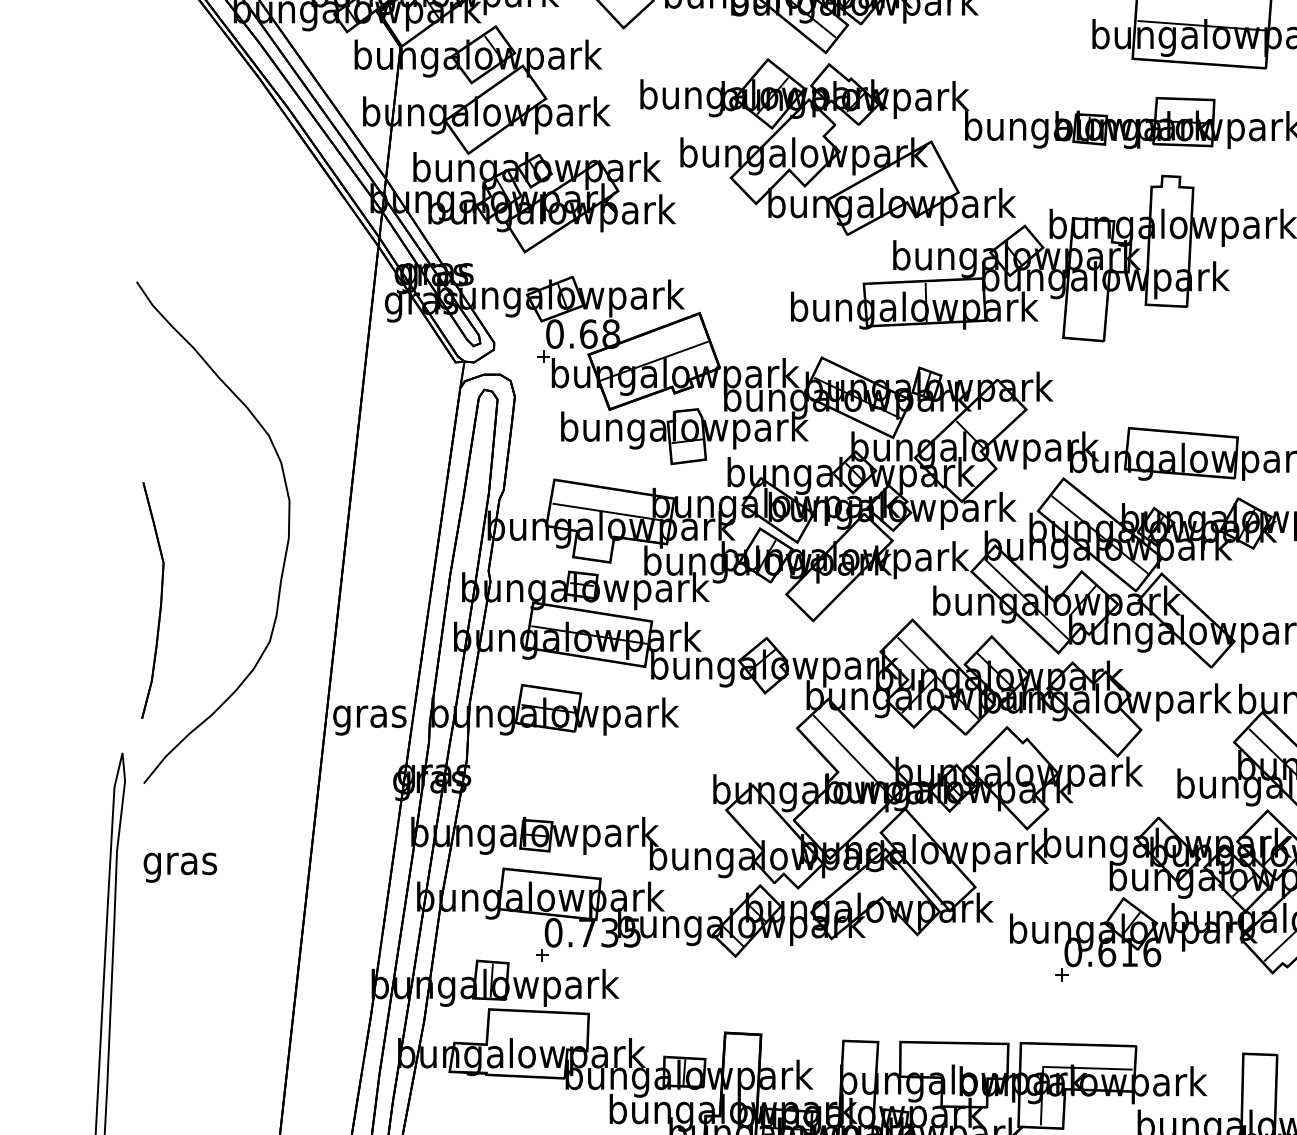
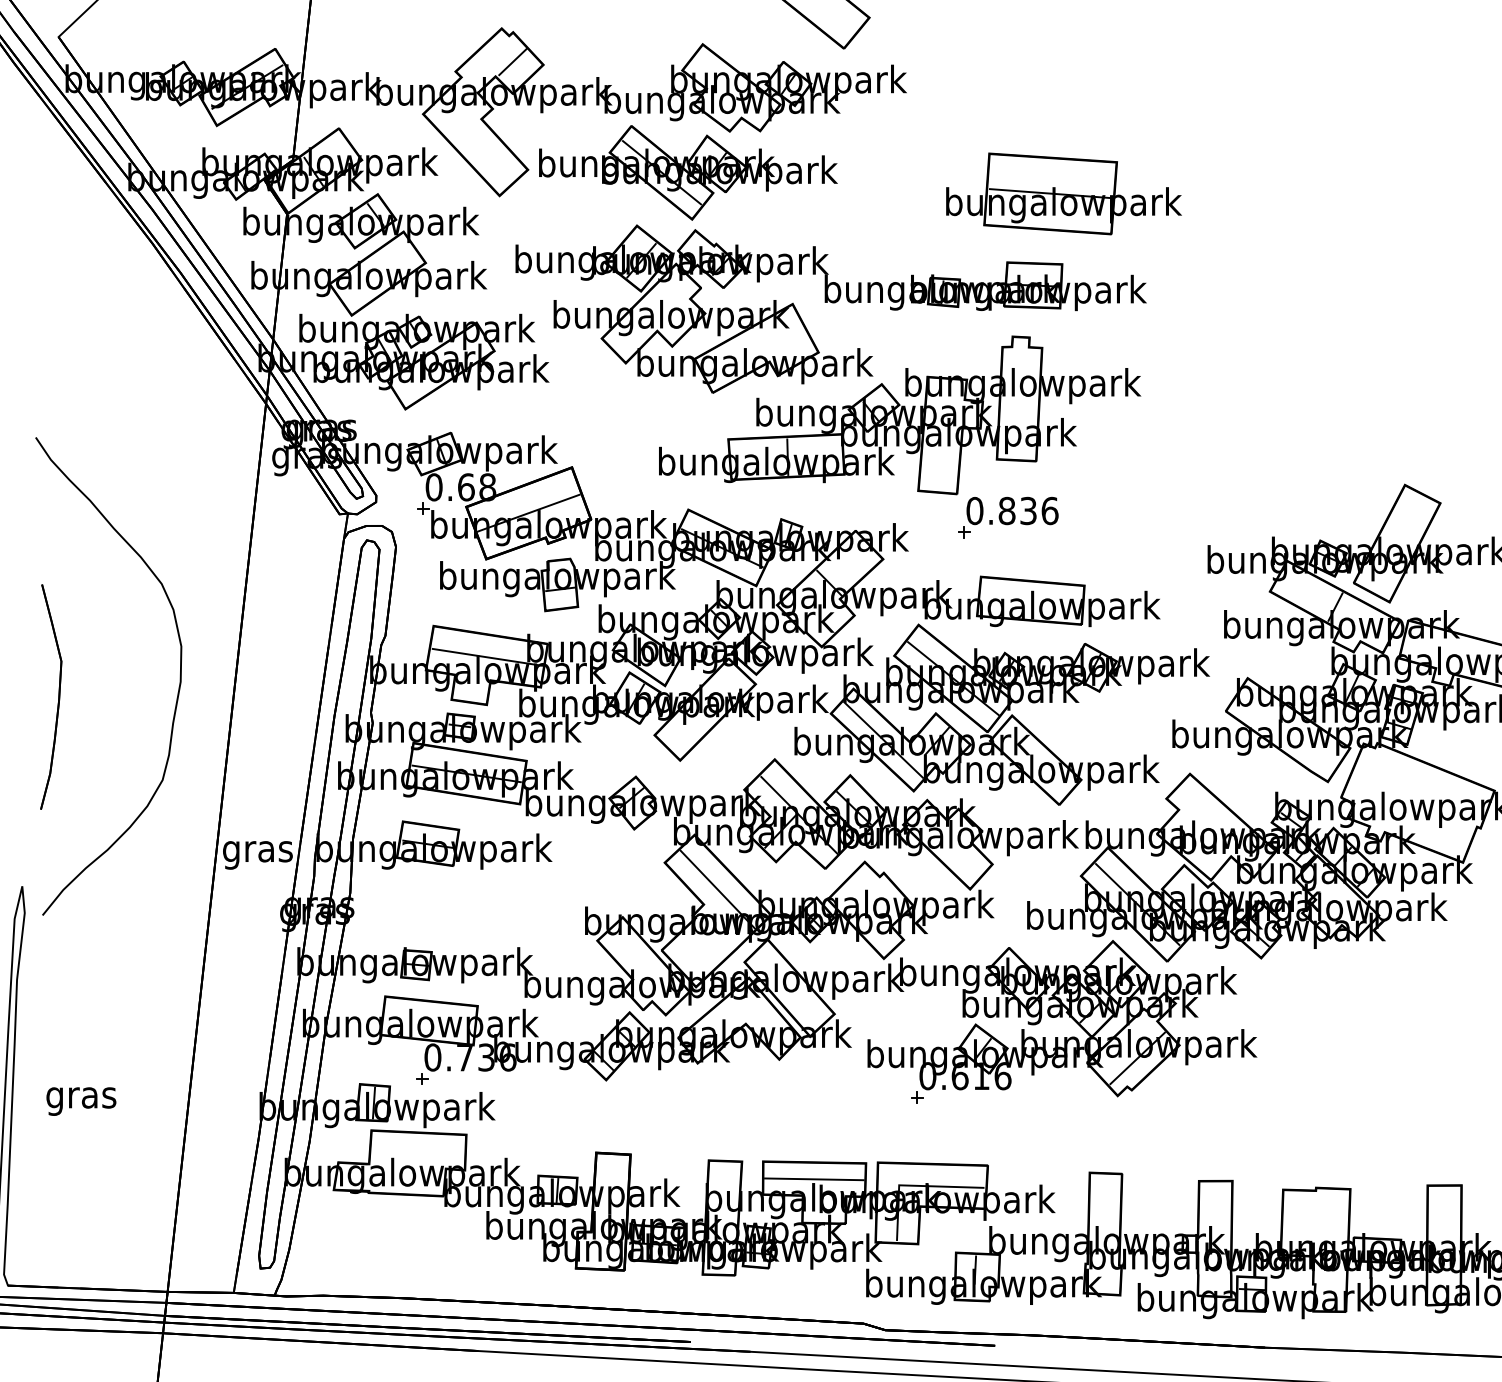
part: (1157, 365) -> (1008, 517), added
part: (160, 599) -> (58, 696), moved
text: (180, 867) -> (81, 1101), moved
text: (631, 932) -> (507, 1057), 0.735 -> 0.736
line: (954, 1060) -> (814, 1179), added

